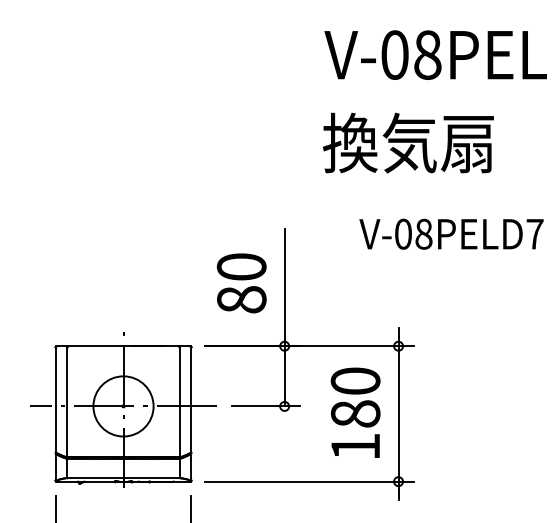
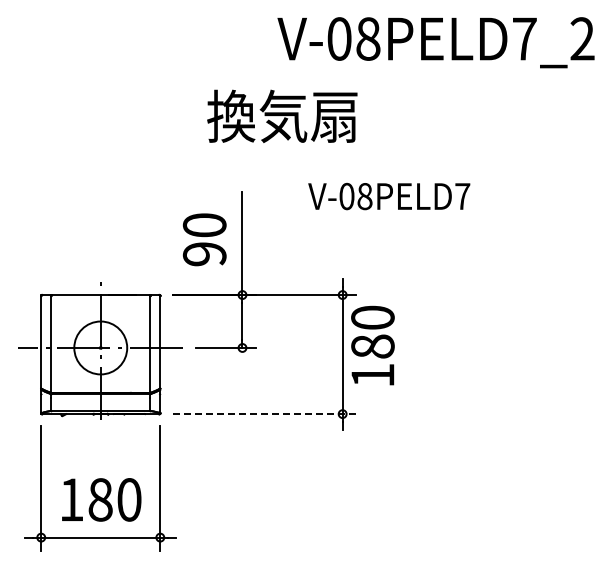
text: (408, 142) -> (282, 115), moved
text: (241, 300) -> (204, 254), 80 -> 90
text: (355, 412) -> (372, 345), moved
line: (309, 482) -> (264, 414), solid -> dashed

